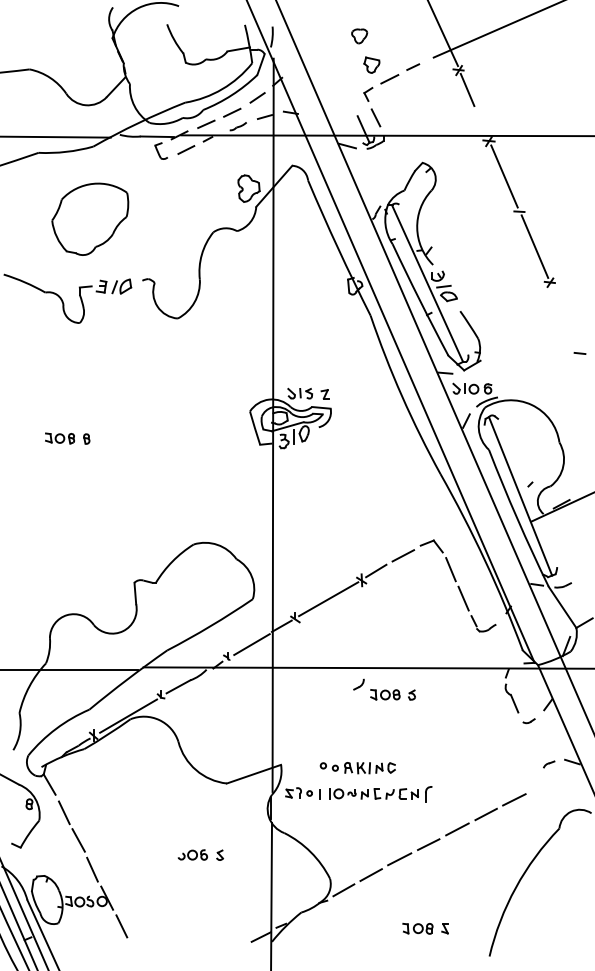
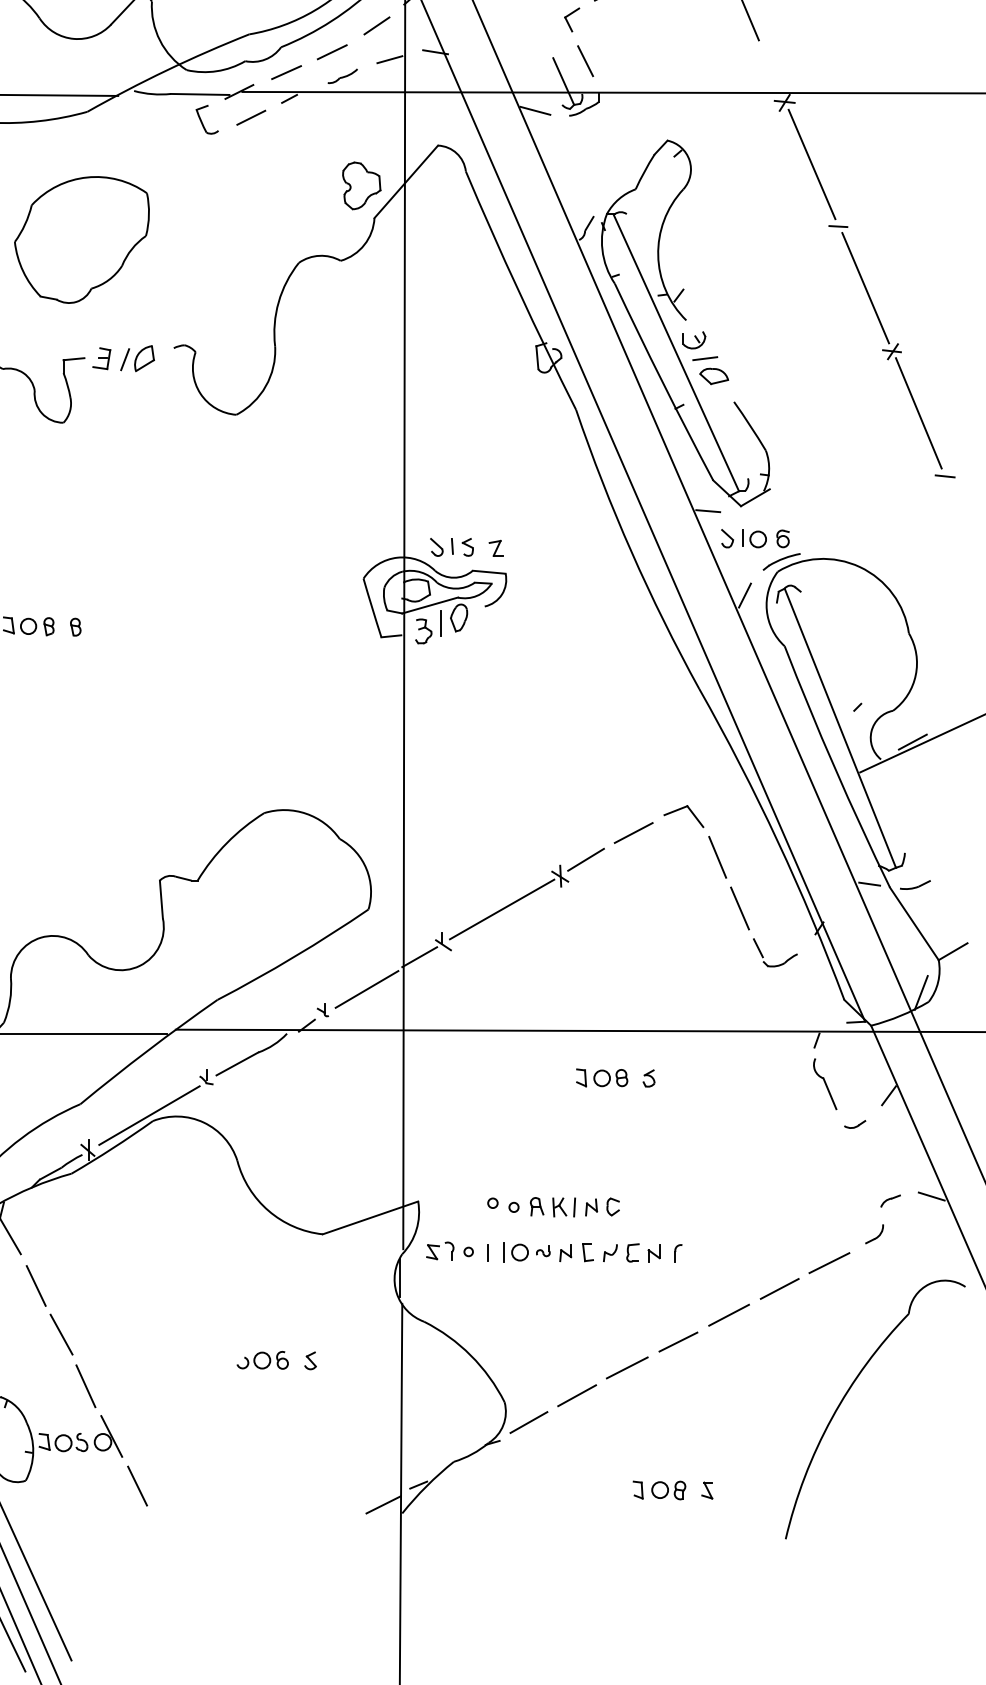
line: (565, 317) -> (919, 412), added
part: (358, 684) -> (873, 1234), moved
part: (428, 793) -> (678, 1251), size x0.62

